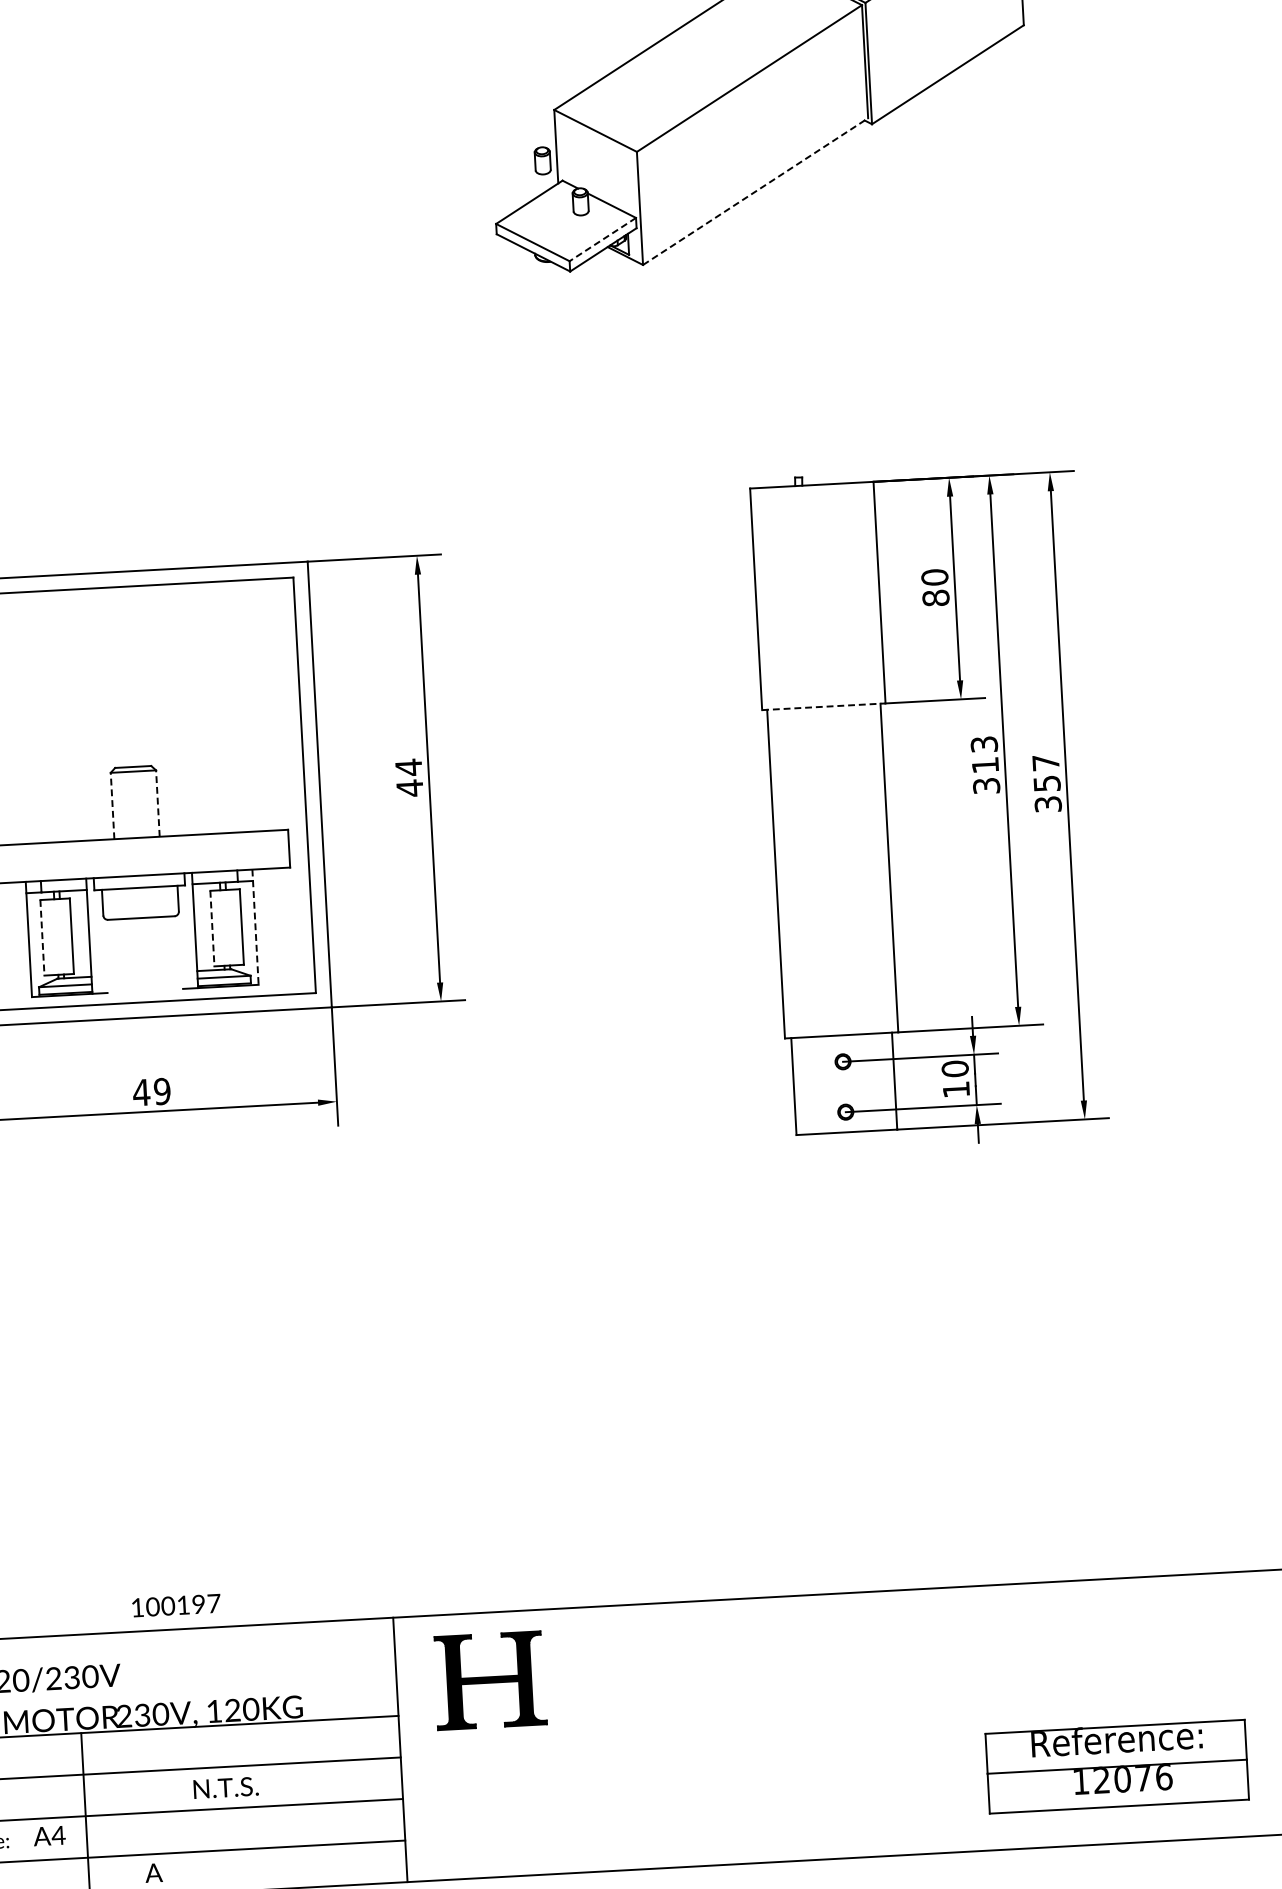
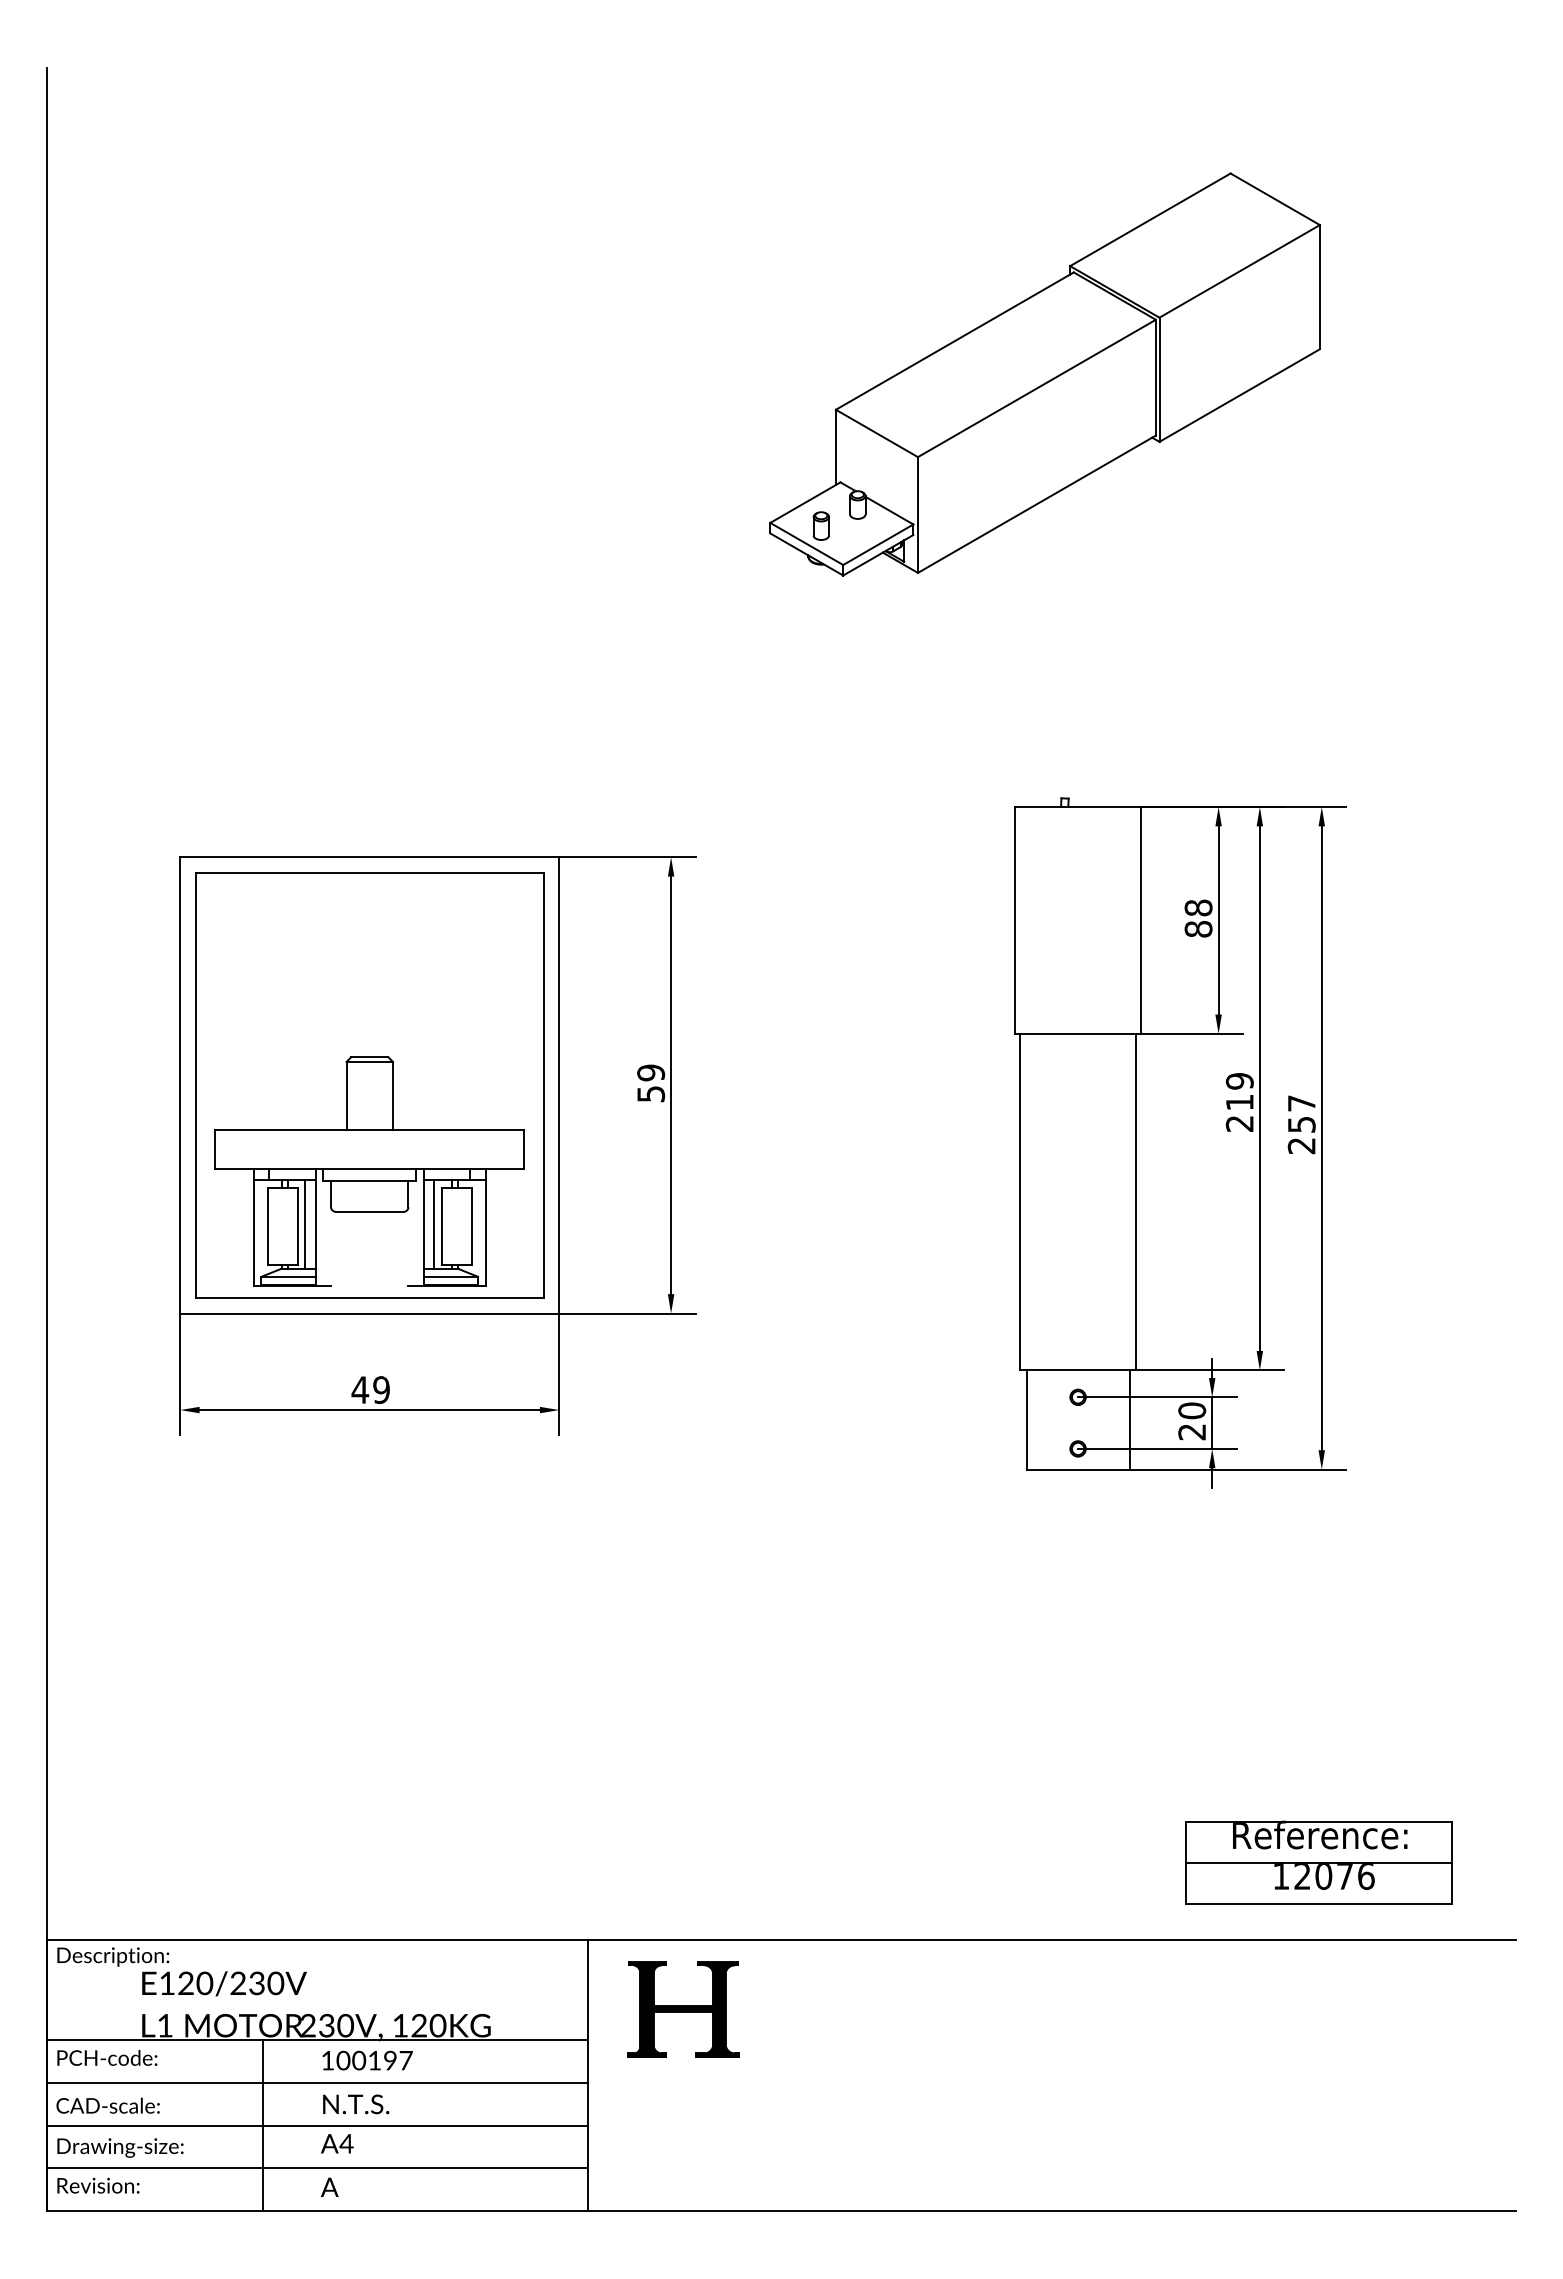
part: (541, 160) -> (820, 525), moved
line: (756, 190) -> (1037, 503), dashed -> solid
line: (602, 239) -> (878, 544), dashed -> solid
text: (934, 576) -> (1198, 907), 80 -> 88
line: (824, 706) -> (1078, 1033), dashed -> solid
text: (985, 765) -> (1239, 1102), 313 -> 219
text: (409, 777) -> (651, 1083), 44 -> 59
line: (157, 803) -> (392, 1095), dashed -> solid
text: (1048, 804) -> (1301, 1146), 357 -> 257
line: (112, 805) -> (346, 1095), dashed -> solid
line: (205, 927) -> (434, 1224), added
line: (255, 927) -> (485, 1227), dashed -> solid
line: (212, 928) -> (441, 1226), dashed -> solid
line: (79, 933) -> (305, 1224), added
line: (42, 937) -> (267, 1226), dashed -> solid
text: (955, 1090) -> (1191, 1432), 10 -> 20
text: (176, 1605) -> (367, 2060), moved
part: (1116, 1766) -> (1318, 1862), moved
text: (226, 1787) -> (356, 2104), moved
text: (49, 1835) -> (337, 2143), moved

